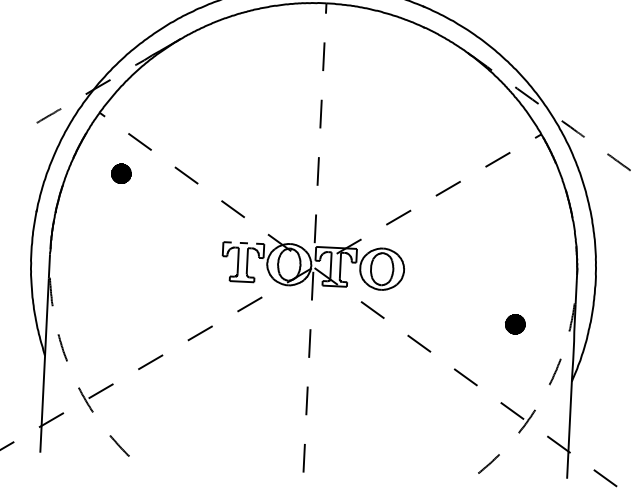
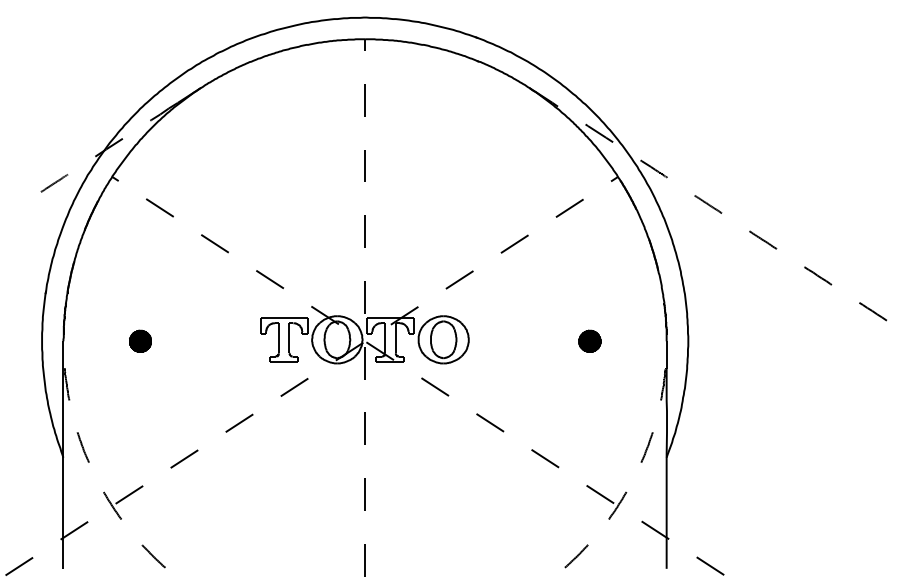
part: (121, 173) -> (140, 340), moved
line: (243, 242) -> (283, 317), dashed -> solid
part: (515, 323) -> (589, 340), moved

